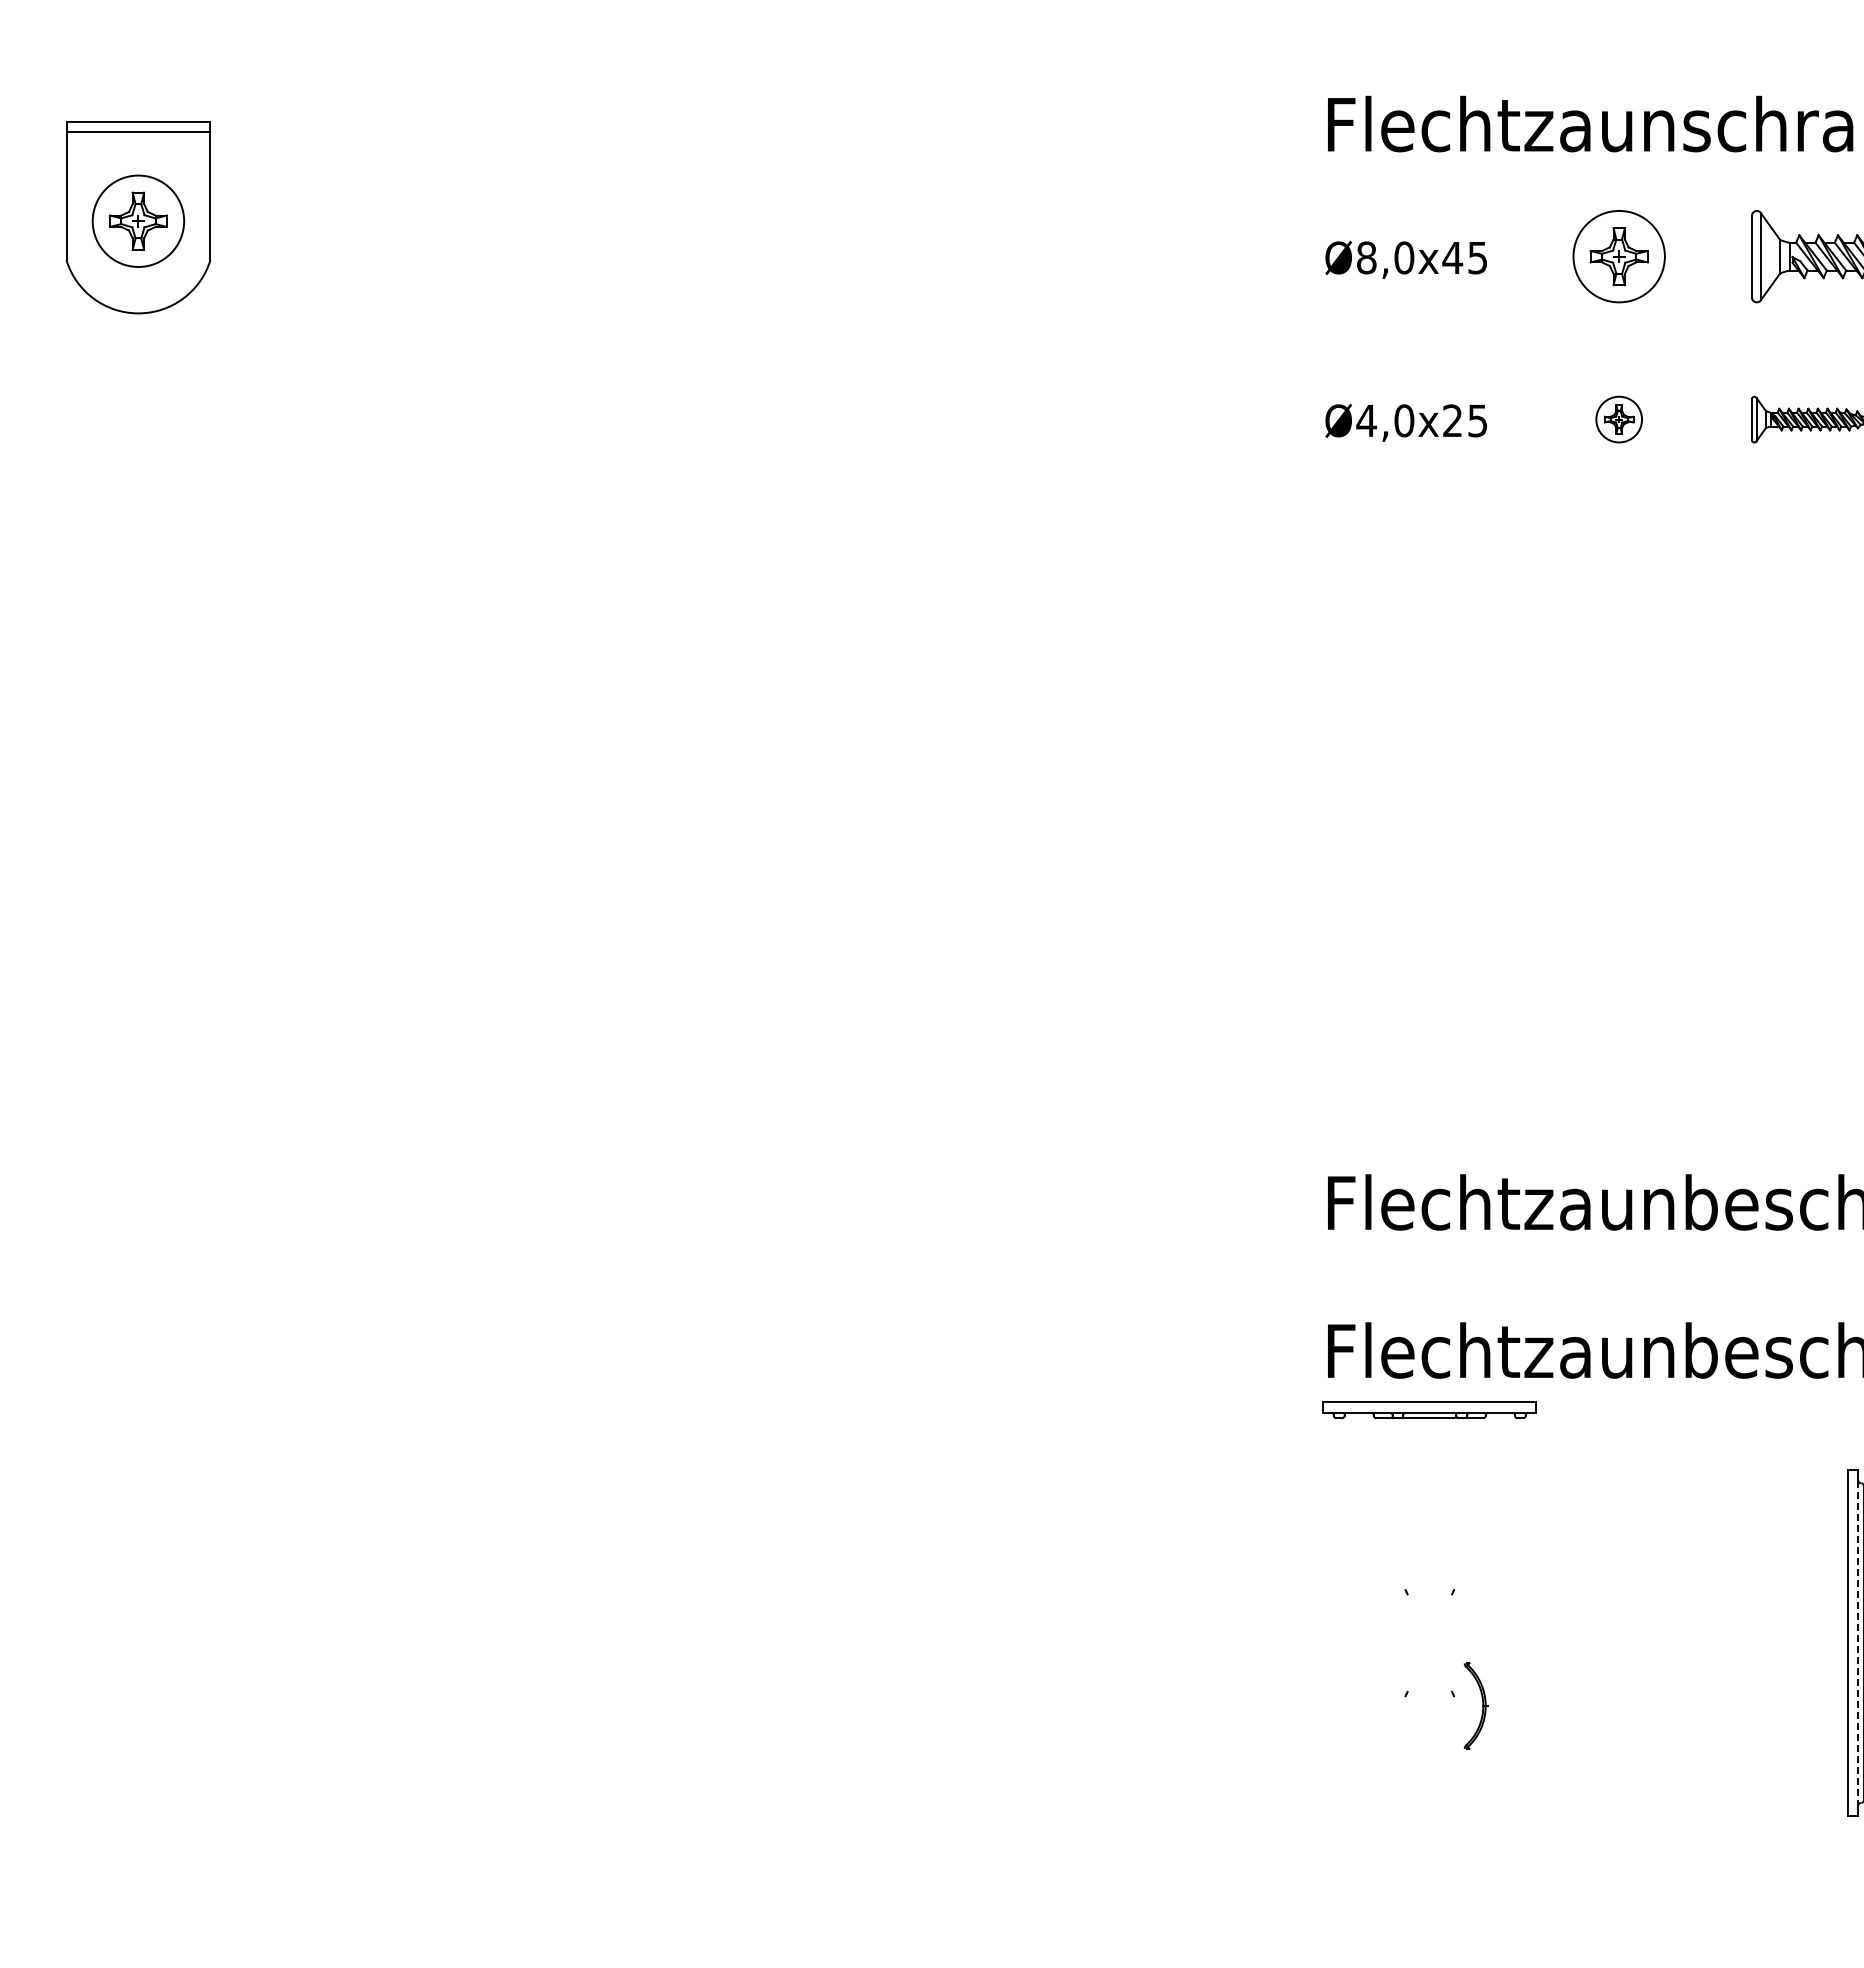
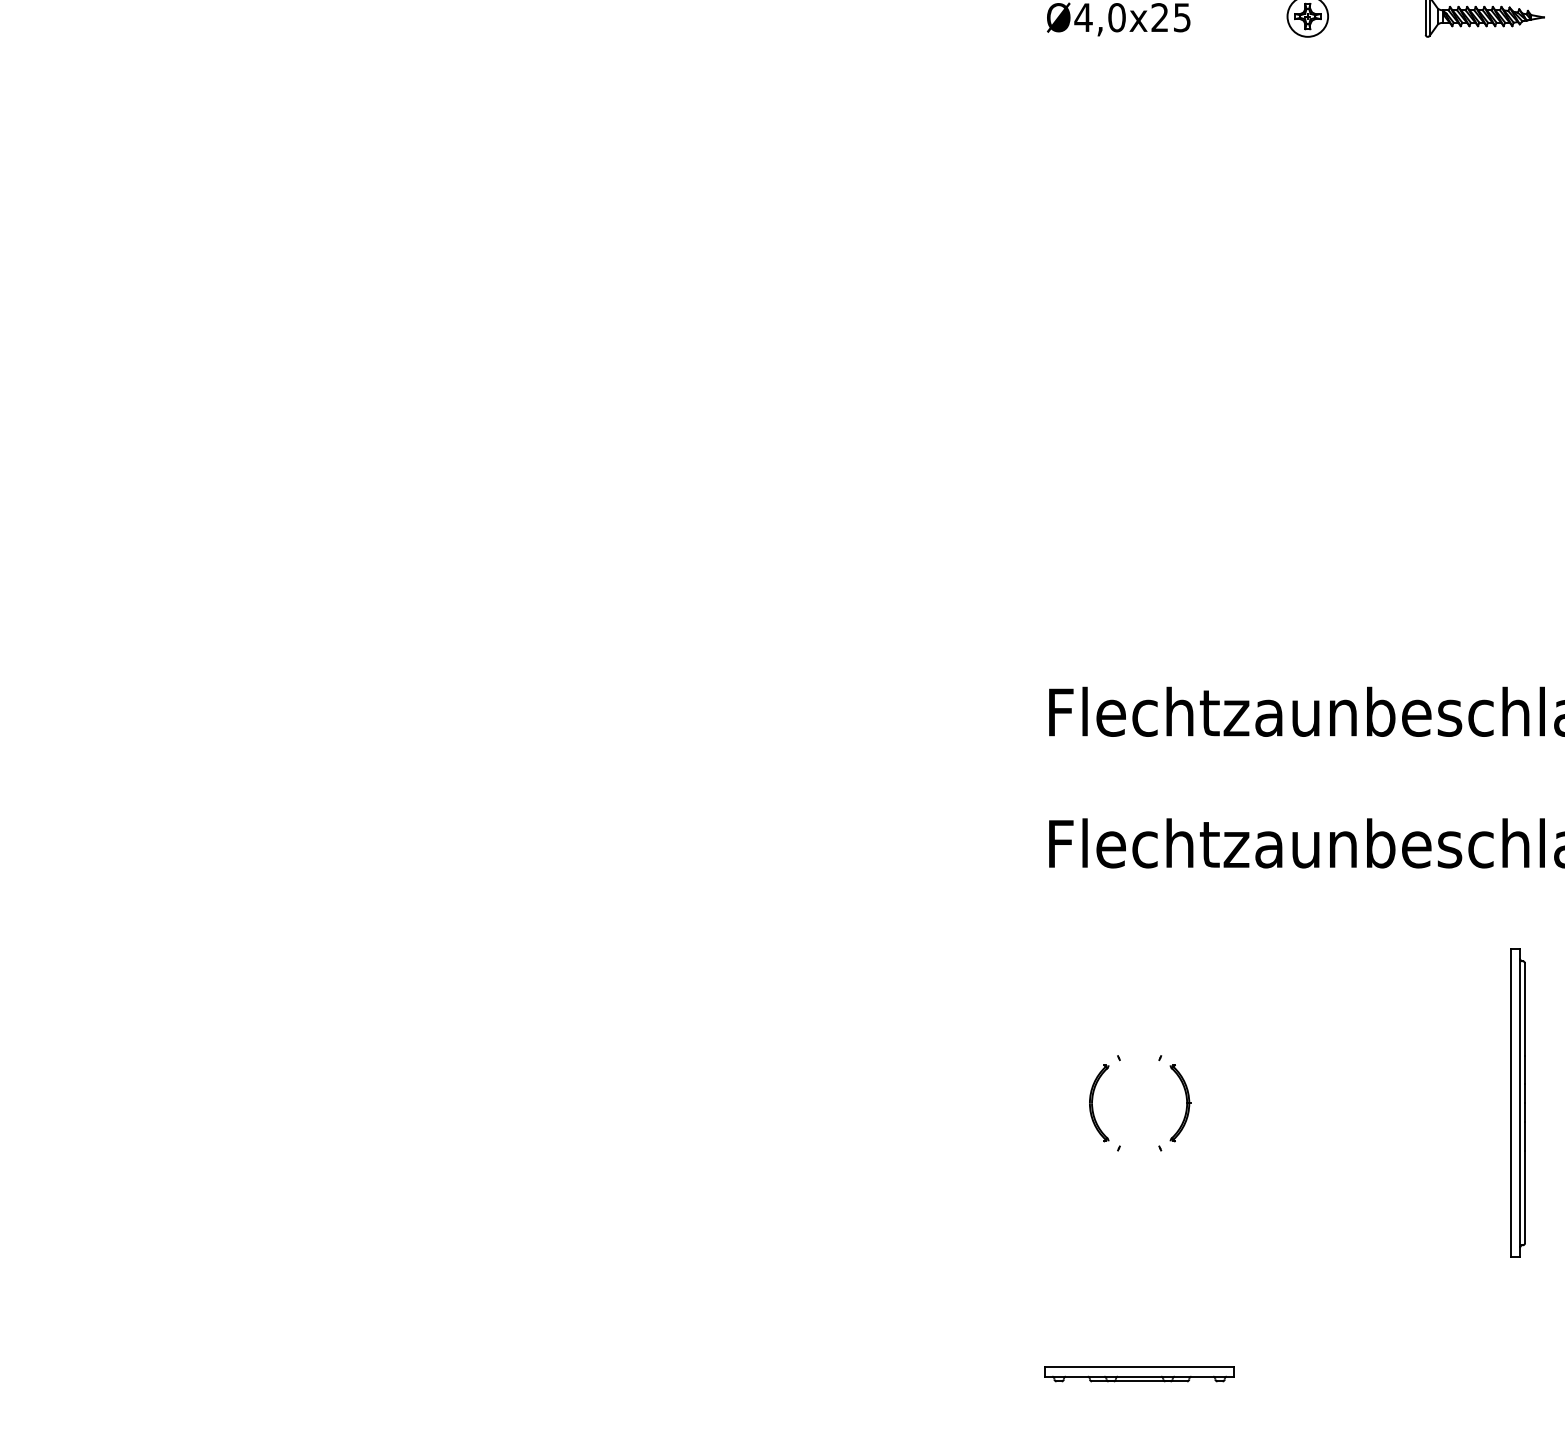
part: (1429, 1410) -> (1139, 1374), moved
part: (1377, 1642) -> (1093, 1102), added
line: (1858, 1643) -> (1520, 1103), dashed -> solid
part: (1482, 1705) -> (1186, 1102), moved

